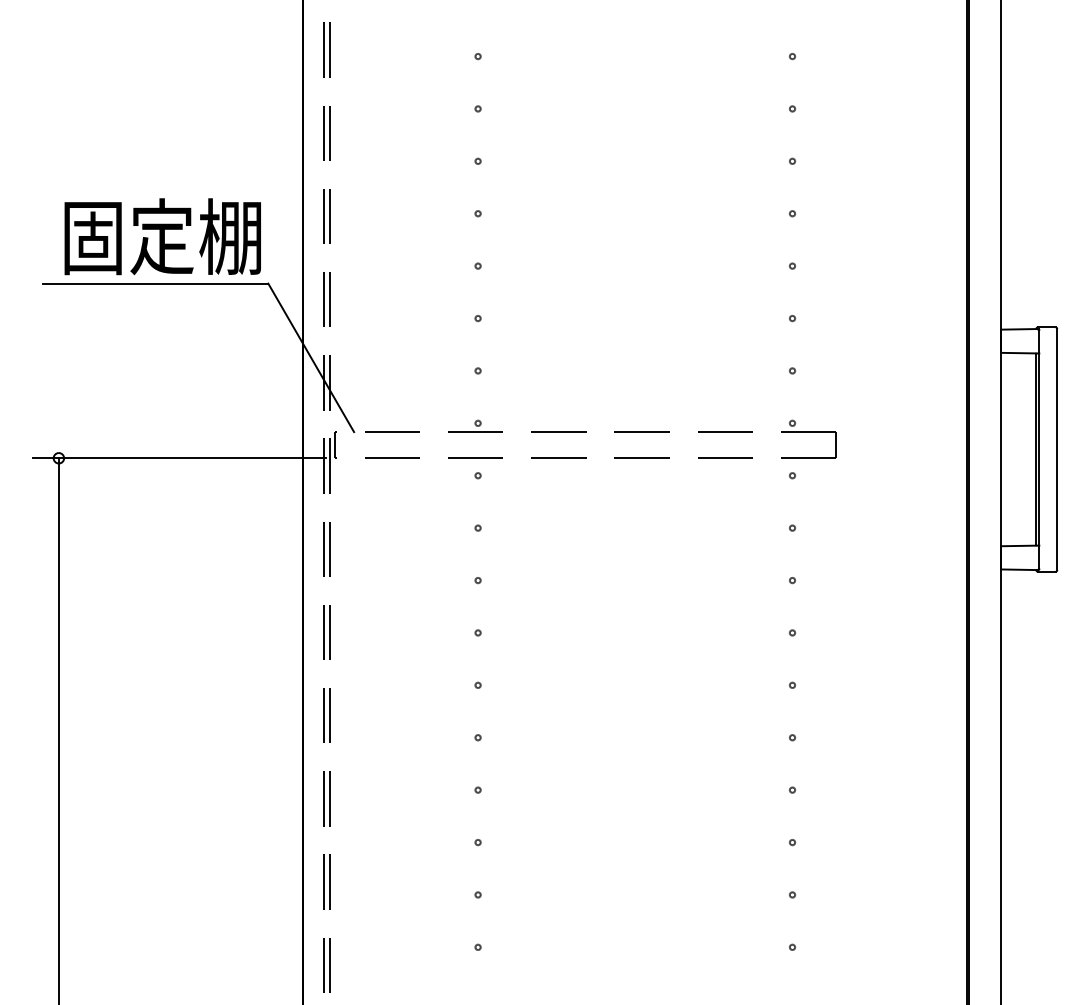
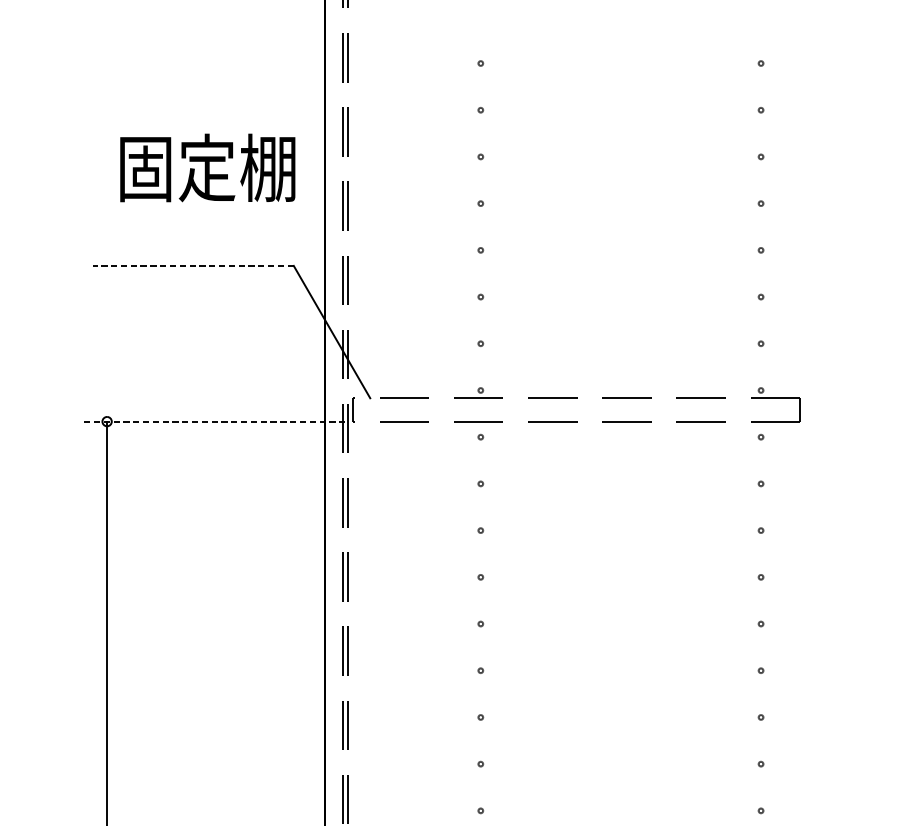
text: (162, 236) -> (207, 167), moved
line: (155, 283) -> (193, 265), solid -> dashed
line: (179, 458) -> (214, 421), solid -> dashed

